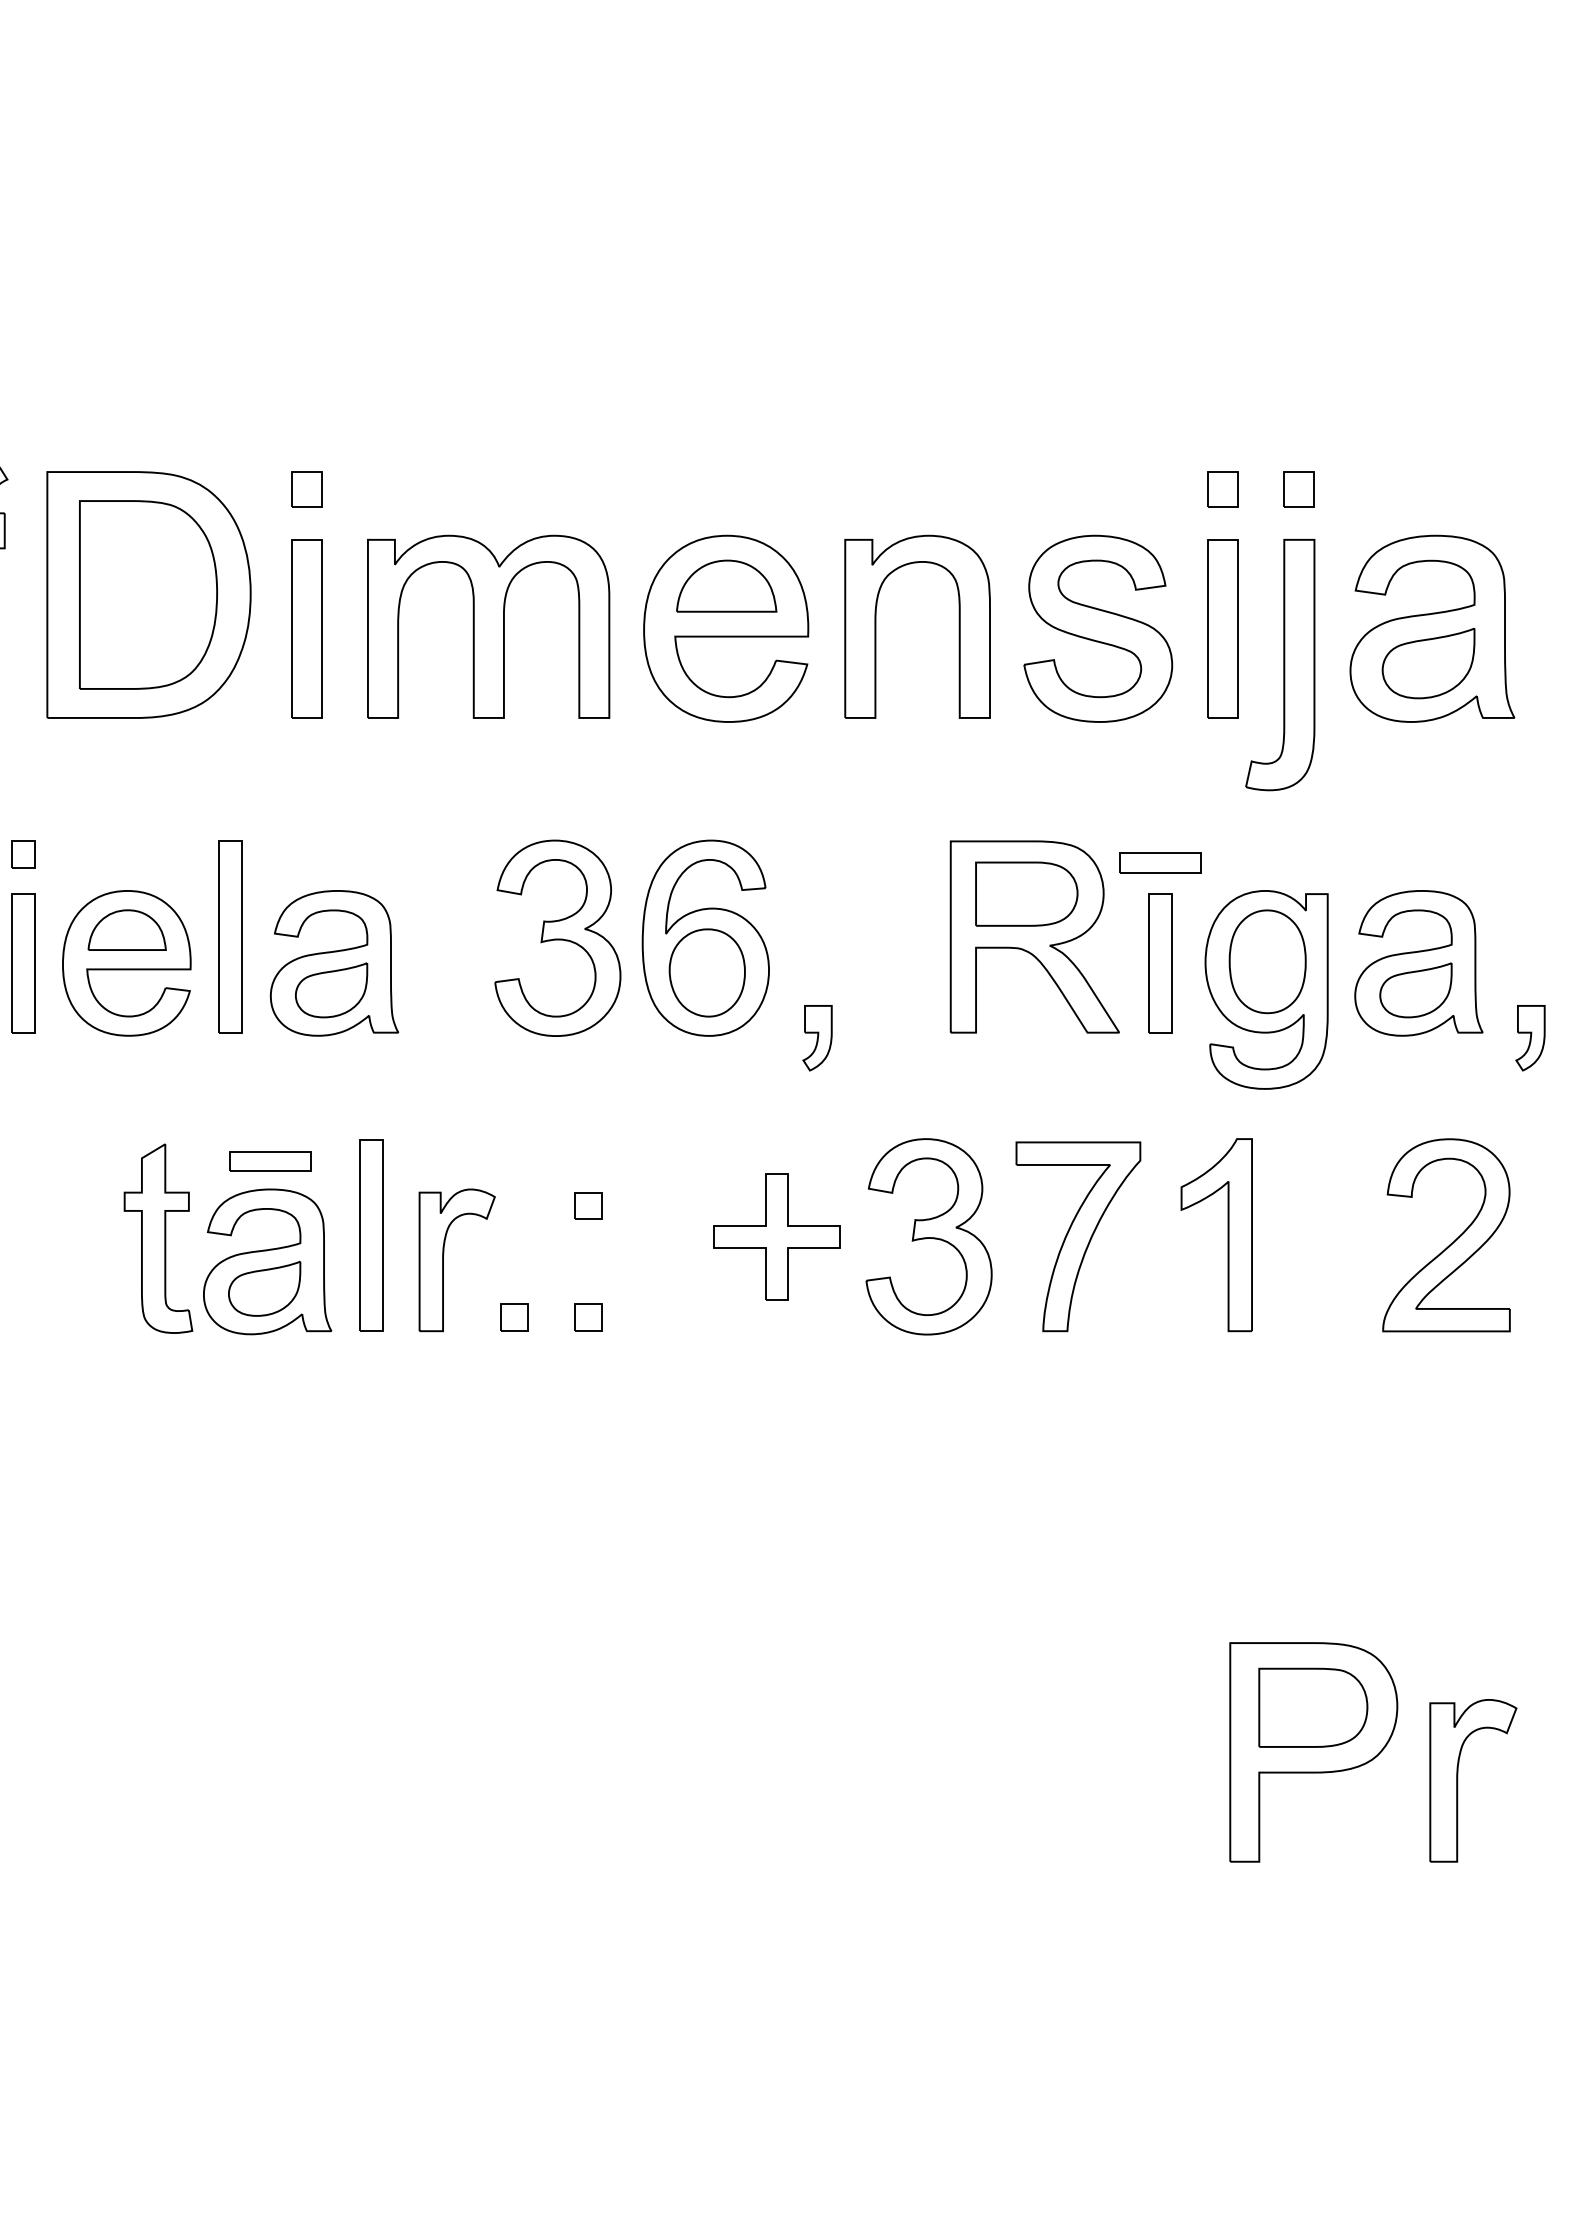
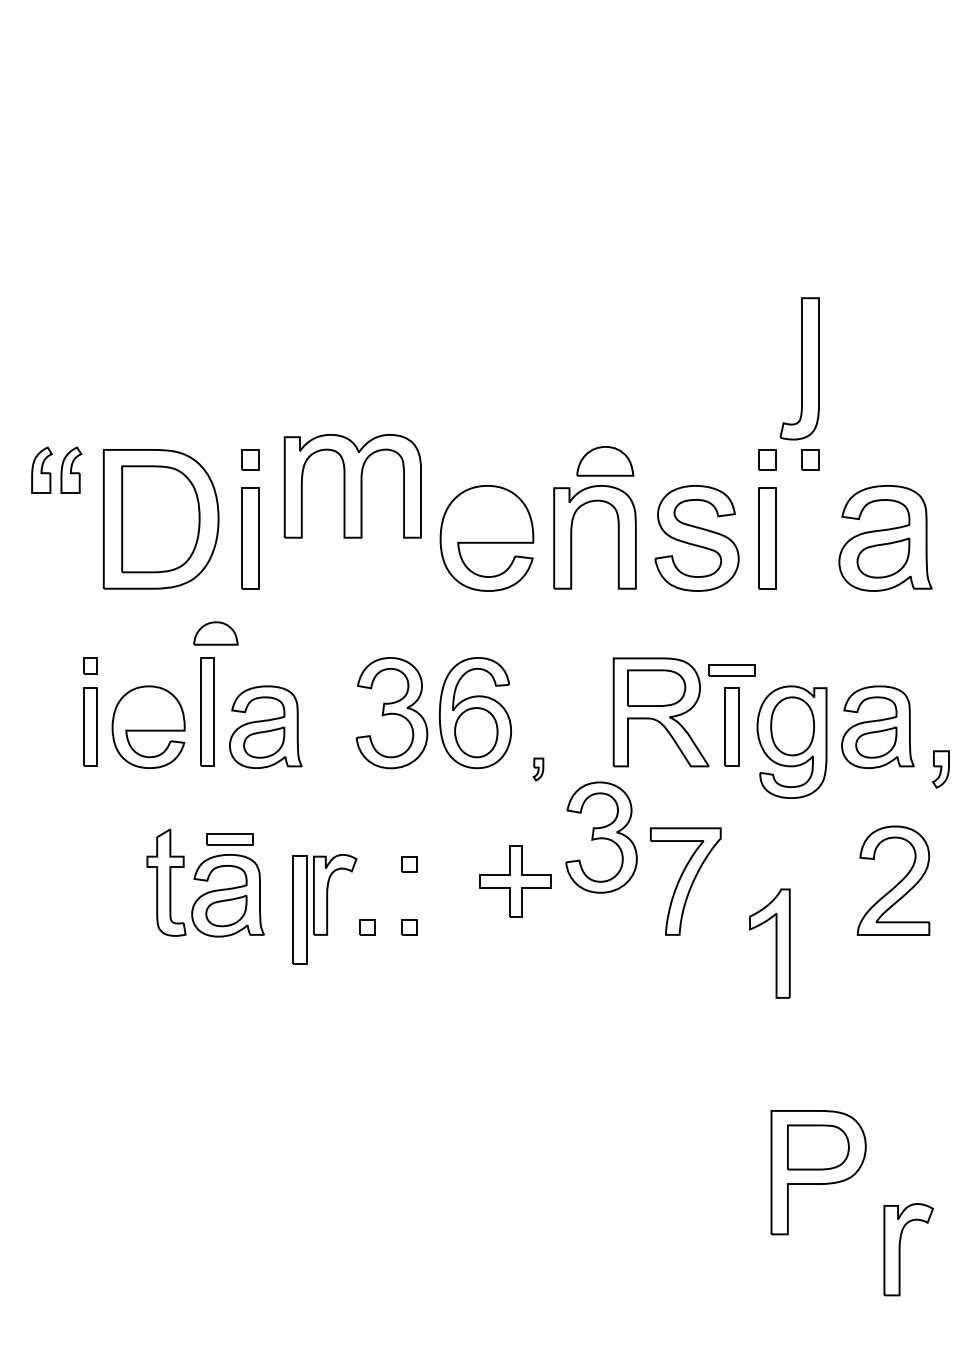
part: (727, 586) -> (605, 461), moved
part: (487, 627) -> (352, 486), moved
part: (1279, 664) -> (799, 368), moved
part: (126, 930) -> (215, 633), moved
part: (817, 1038) -> (538, 769), size x0.6
part: (371, 1234) -> (299, 909), moved
part: (1216, 1234) -> (769, 943), moved
part: (929, 1236) -> (601, 837), moved
part: (1458, 1780) -> (900, 1249), moved

